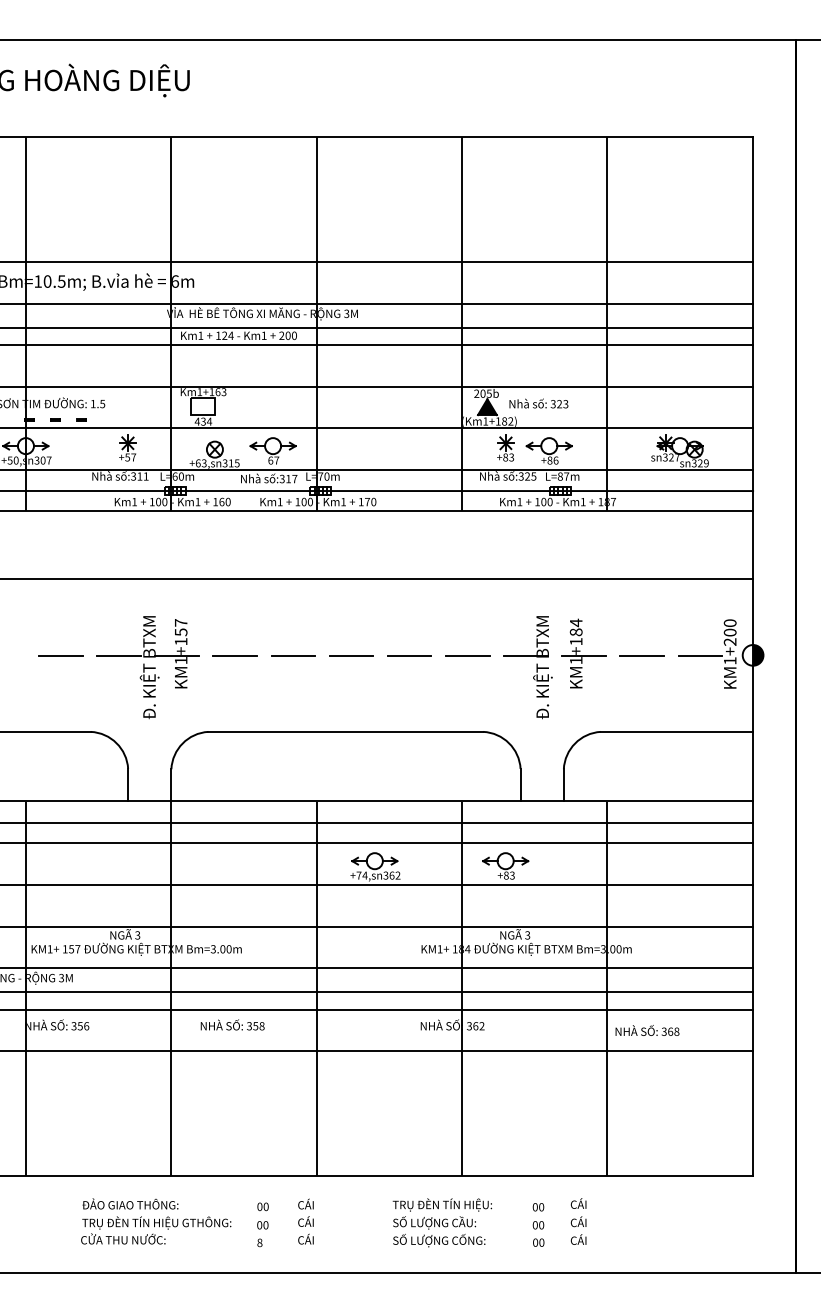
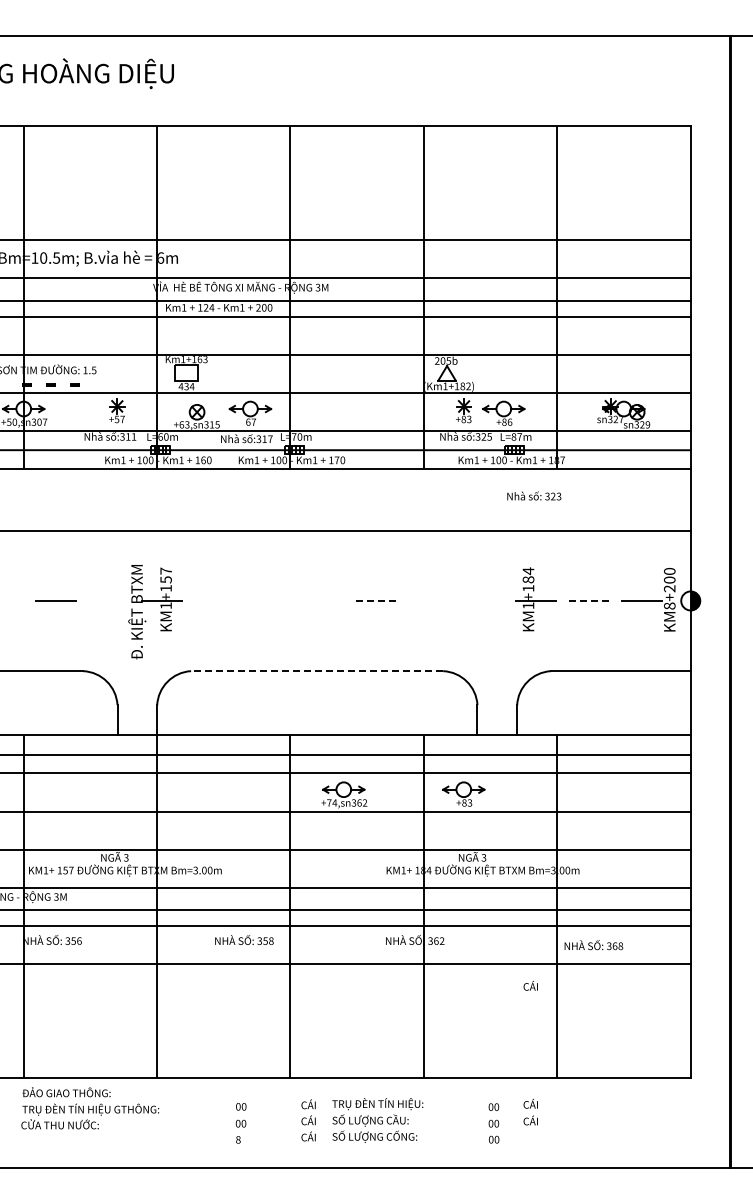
text: (539, 403) -> (534, 495), moved
fill: (486, 407) -> (446, 373), removed
line: (118, 655) -> (108, 601), removed
line: (234, 655) -> (215, 601), removed
line: (293, 655) -> (269, 601), removed
line: (351, 655) -> (322, 601), removed
line: (410, 655) -> (376, 601), solid -> dashed
line: (468, 655) -> (429, 601), removed
line: (642, 655) -> (589, 601), solid -> dashed
text: (729, 660) -> (669, 605), KM1+200 -> KM8+200
part: (536, 667) -> (492, 612), removed
line: (345, 732) -> (316, 671), solid -> dashed
text: (232, 1024) -> (244, 939), moved
text: (156, 1221) -> (90, 1108), moved
text: (305, 1221) -> (308, 1120), moved
text: (442, 1222) -> (377, 1120), moved
text: (578, 1239) -> (530, 985), moved

